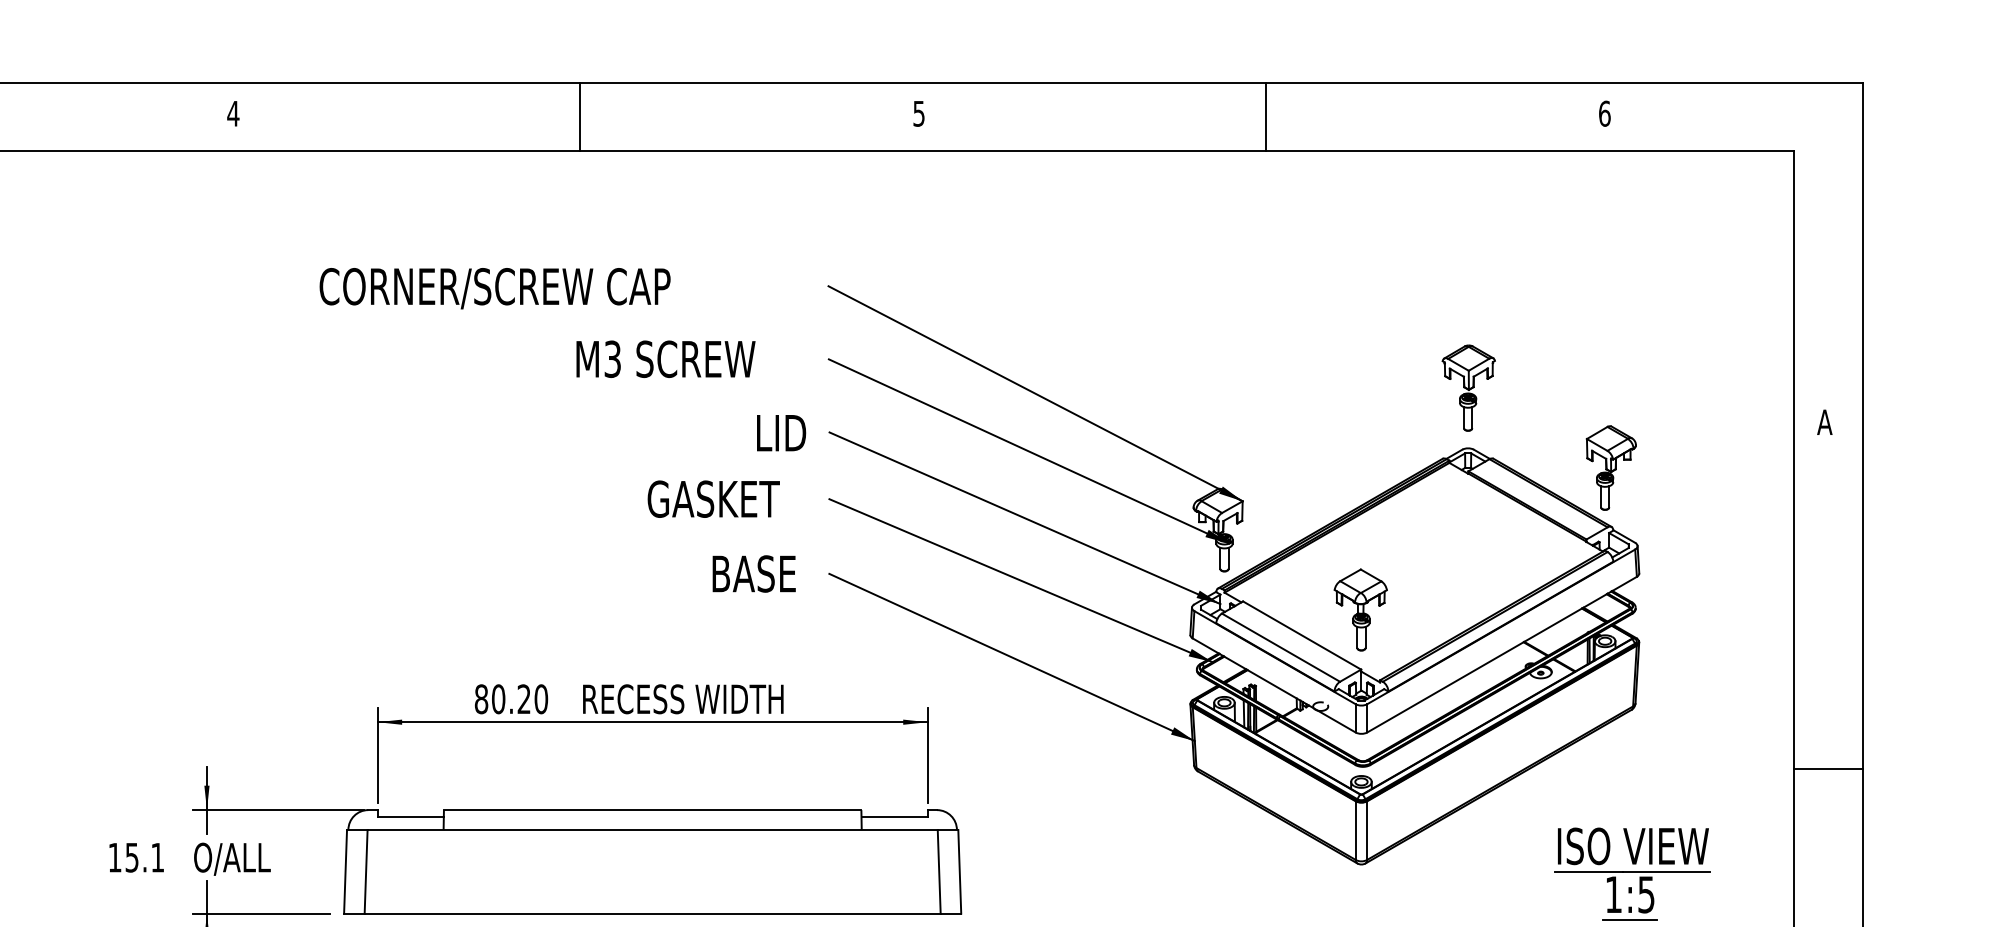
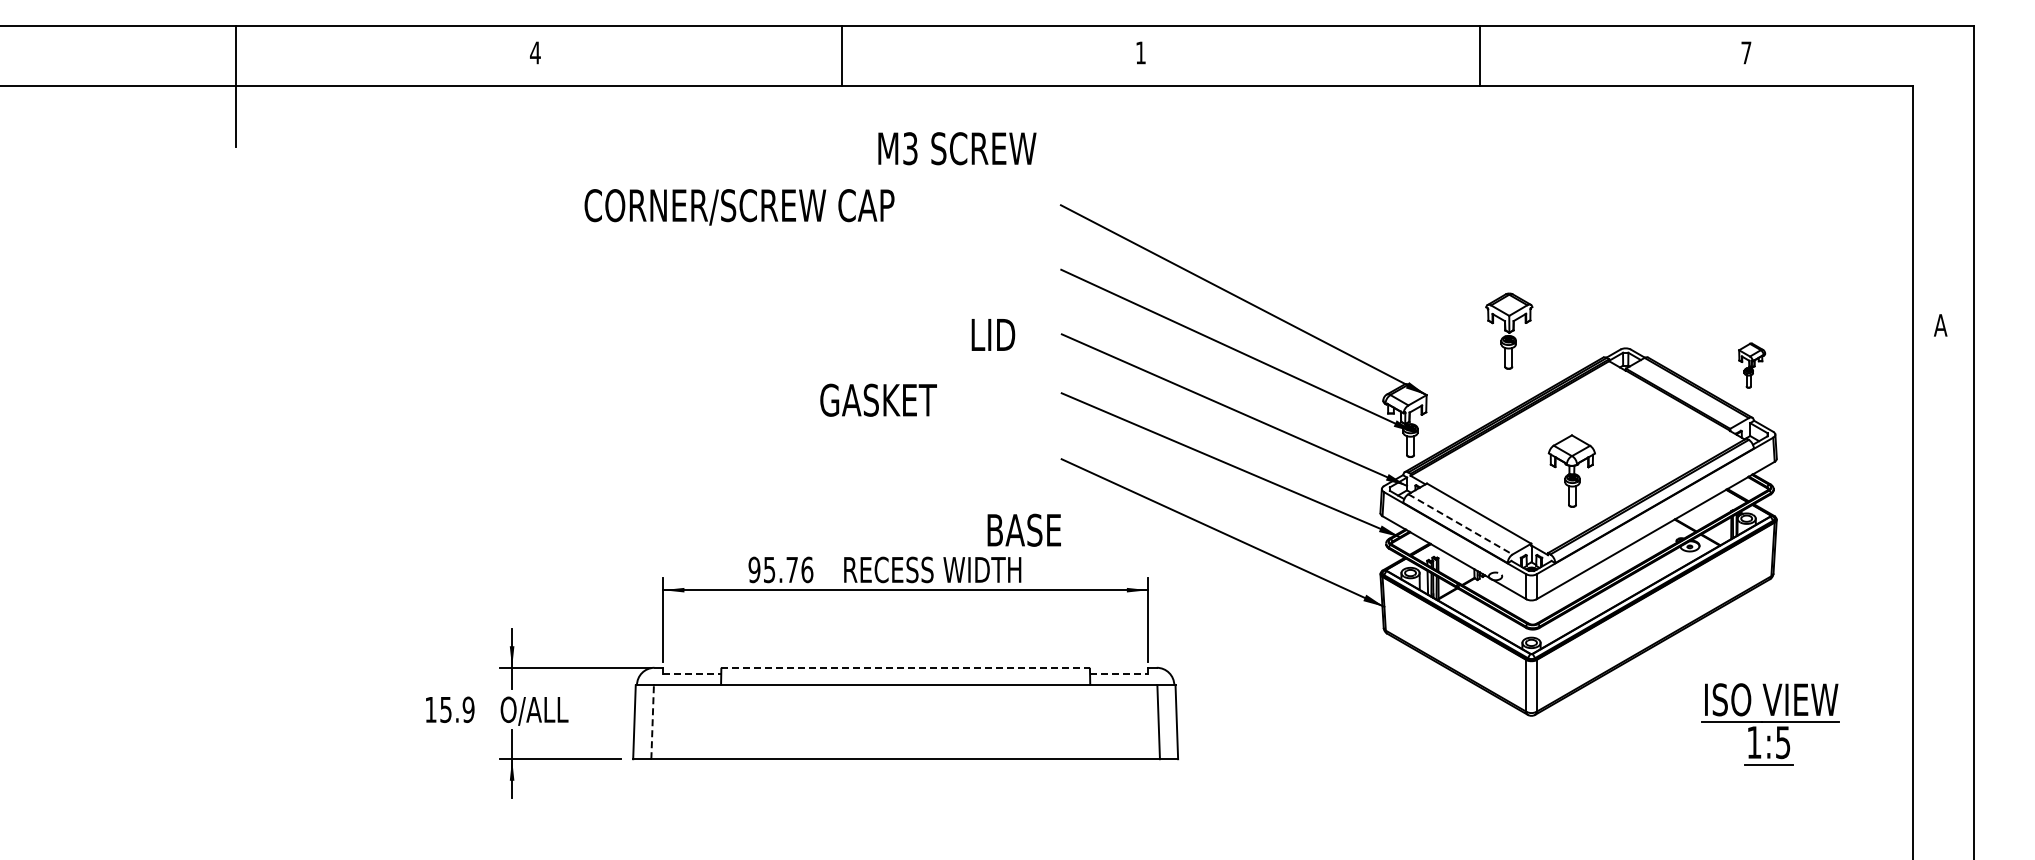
text: (918, 113) -> (1140, 52), 5 -> 1
text: (1604, 113) -> (1746, 52), 6 -> 7
line: (1266, 116) -> (1480, 55), moved
text: (495, 288) -> (739, 207), moved
text: (666, 359) -> (957, 148), moved
part: (1469, 387) -> (1509, 330), moved
text: (781, 432) -> (993, 334), moved
part: (1610, 467) -> (1751, 365), size x0.6
text: (713, 498) -> (878, 399), moved
text: (753, 573) -> (1023, 529), moved
part: (1360, 609) -> (1571, 470), moved
line: (1281, 647) -> (1460, 524), solid -> dashed
text: (510, 698) -> (780, 569), 80.20 -> 95.76
line: (1828, 769) -> (1943, 631), removed
line: (653, 809) -> (906, 667), solid -> dashed
line: (411, 816) -> (692, 673), solid -> dashed
line: (894, 816) -> (1119, 673), solid -> dashed
text: (157, 857) -> (468, 709), 15.1 -> 15.9
line: (365, 872) -> (652, 722), solid -> dashed

